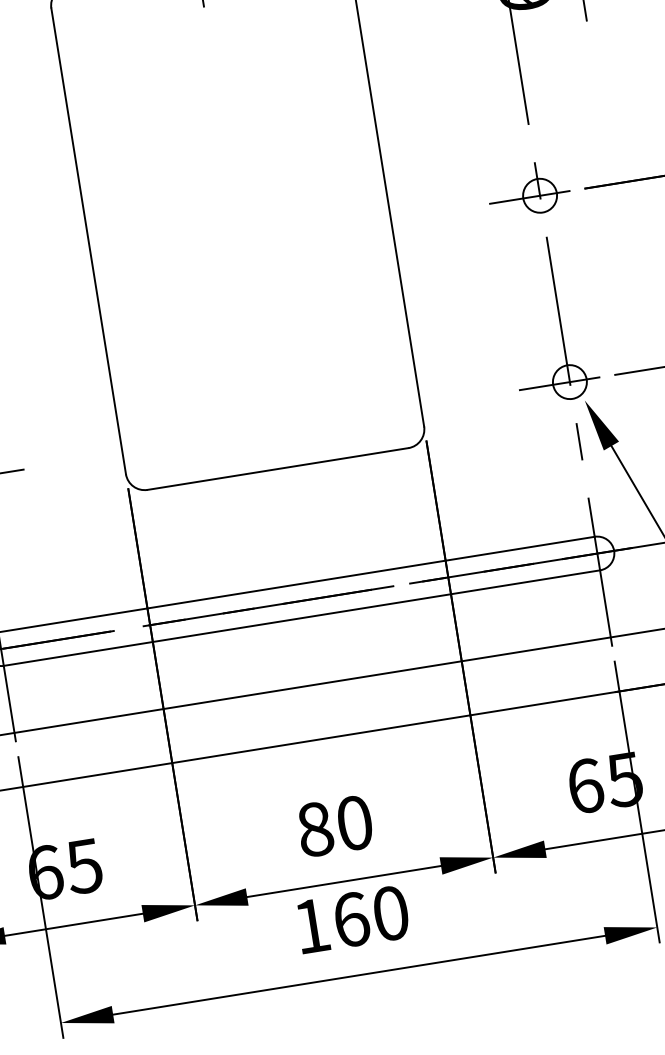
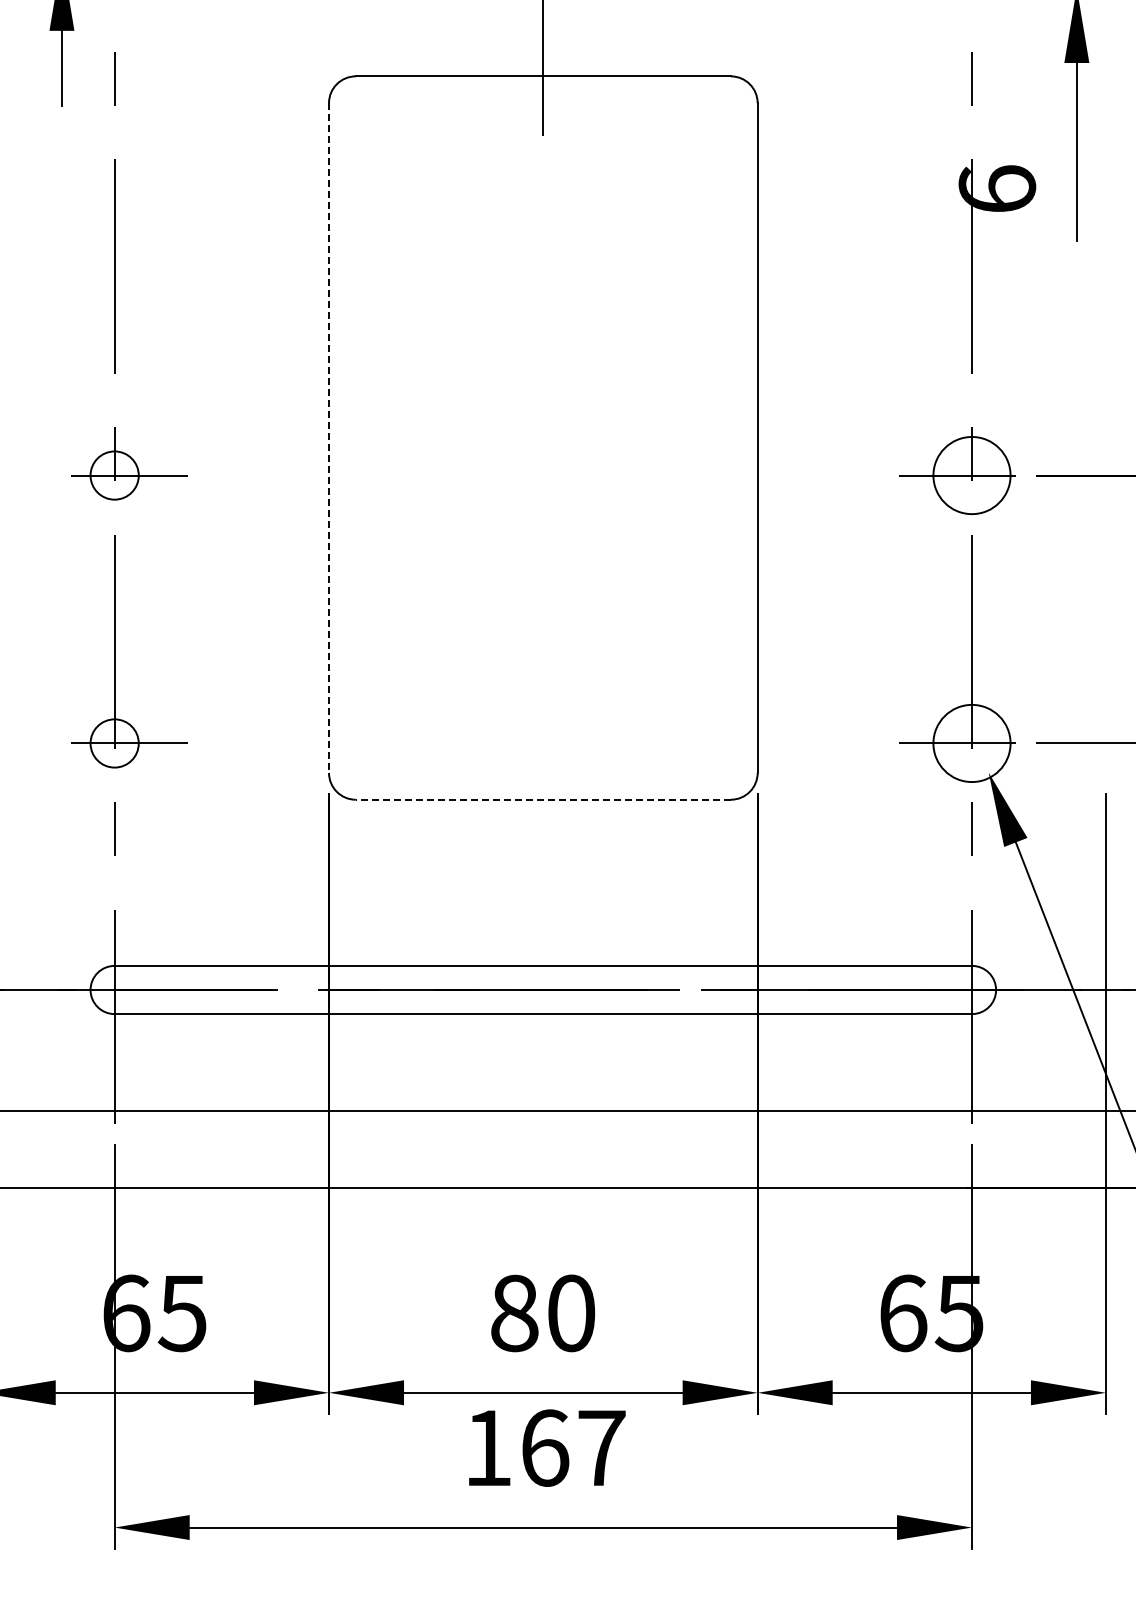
circle: (539, 195) -> (971, 475), size x1.6
line: (89, 241) -> (329, 438), solid -> dashed
circle: (569, 382) -> (971, 743), size x1.6
line: (278, 468) -> (543, 799), solid -> dashed
text: (390, 913) -> (601, 1447), 160 -> 167

